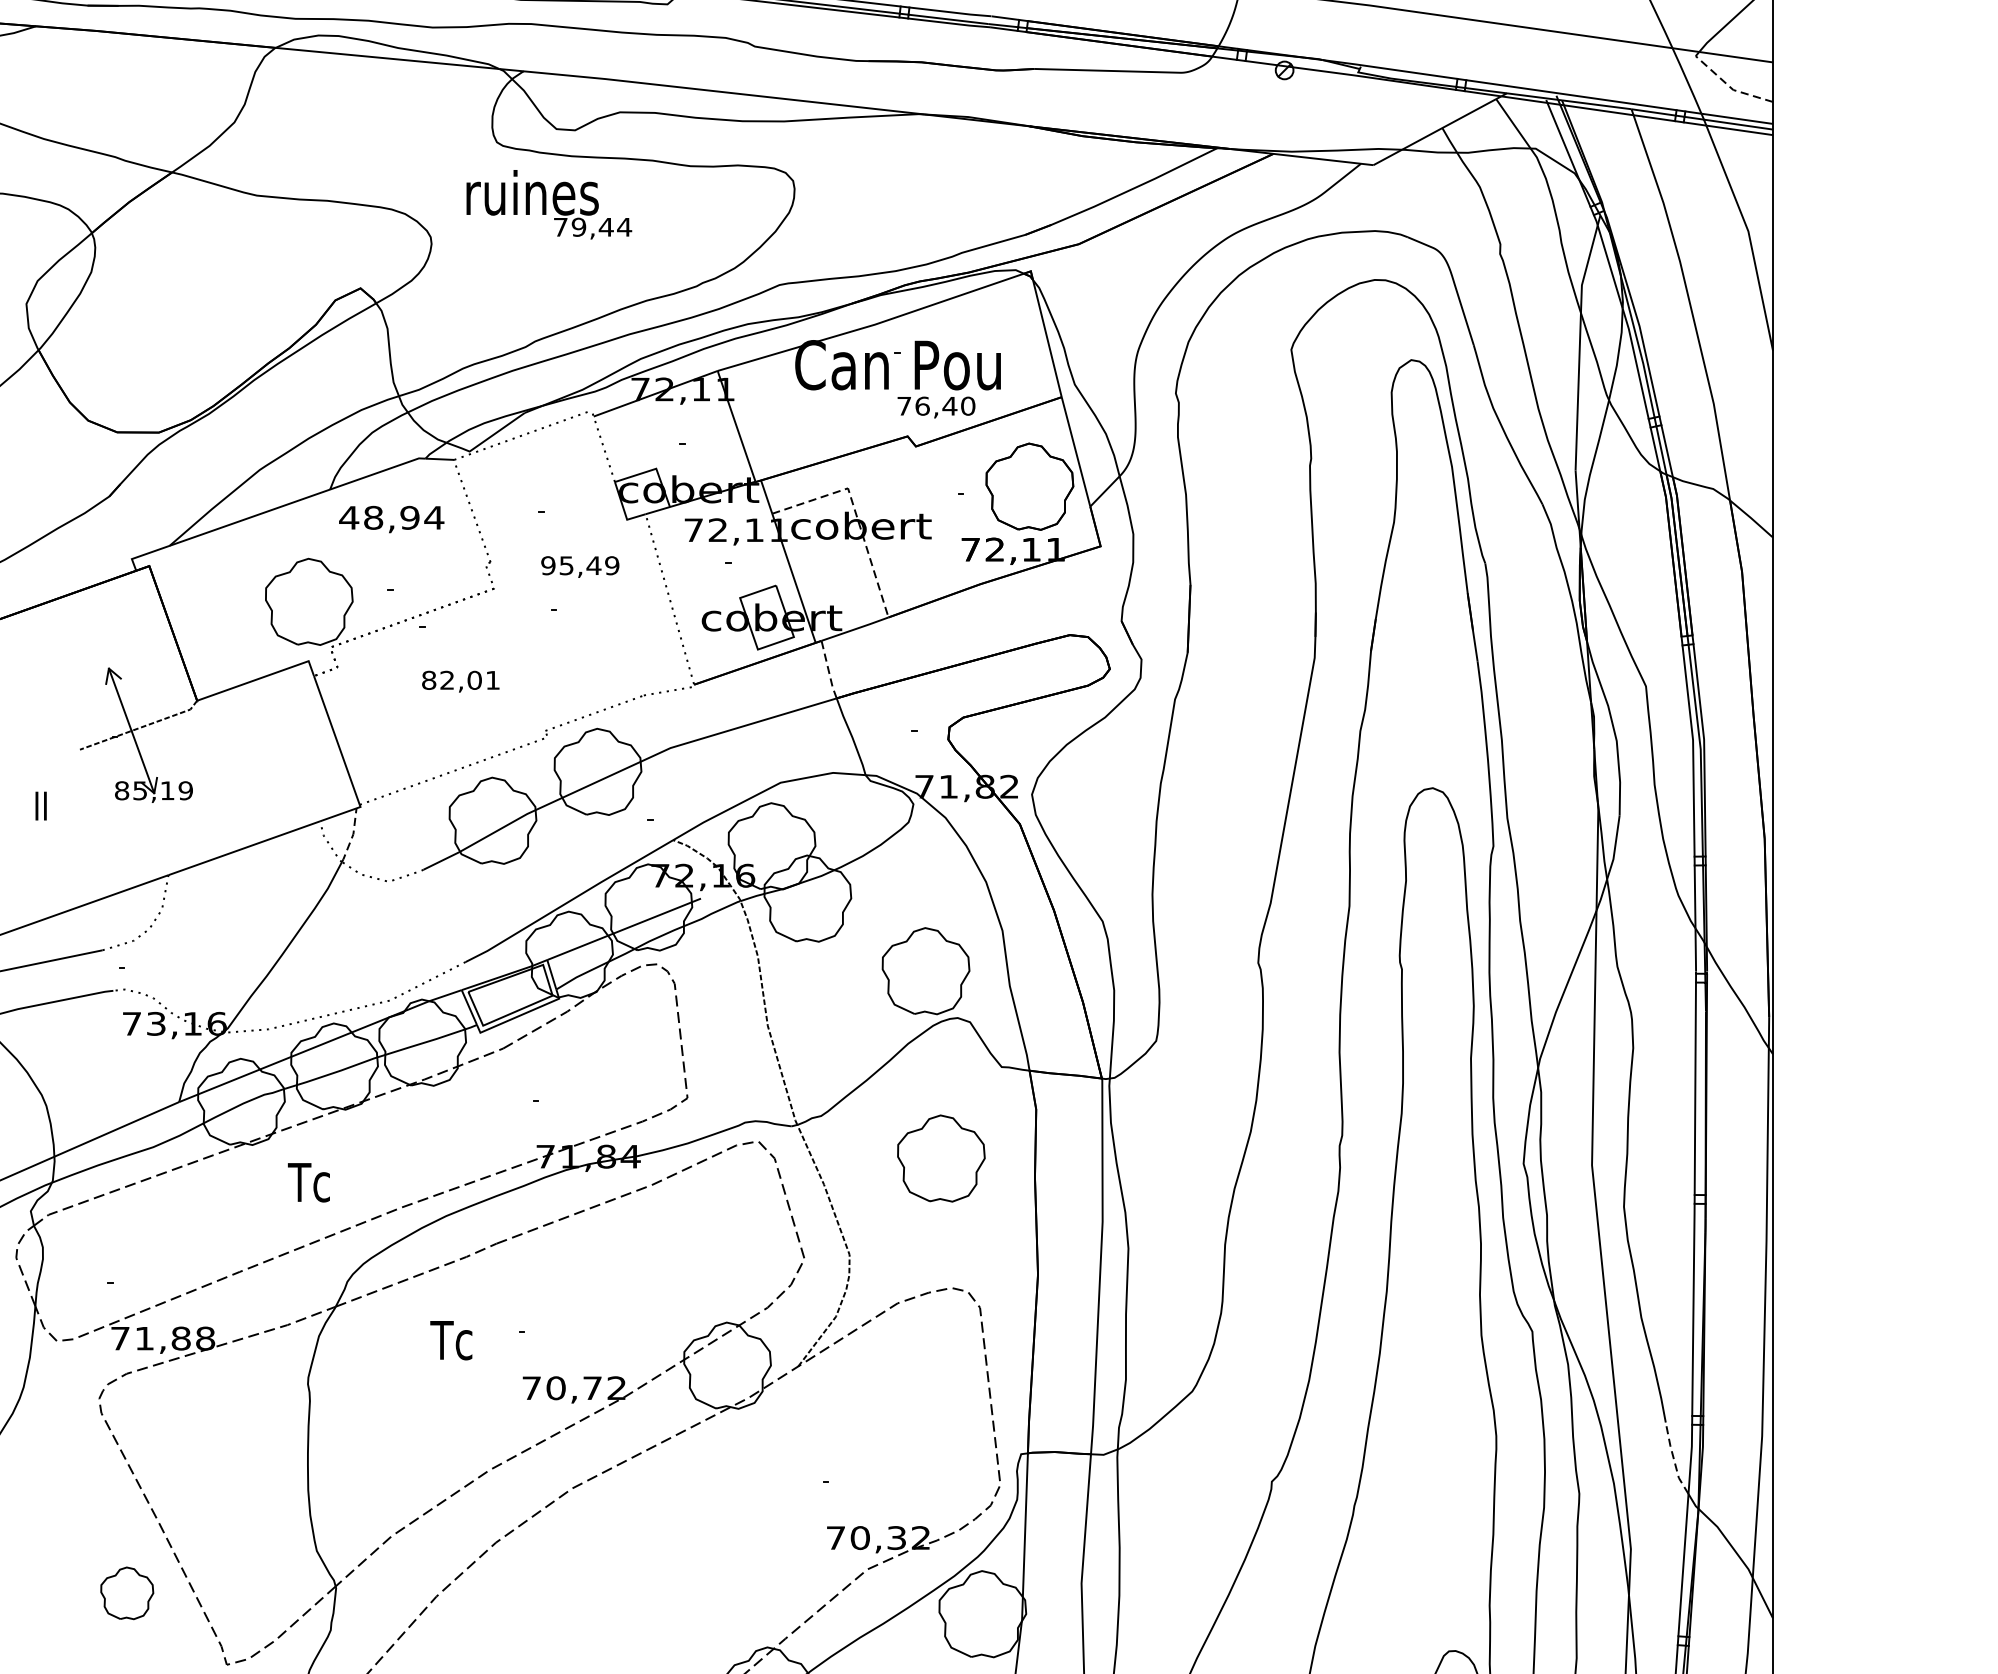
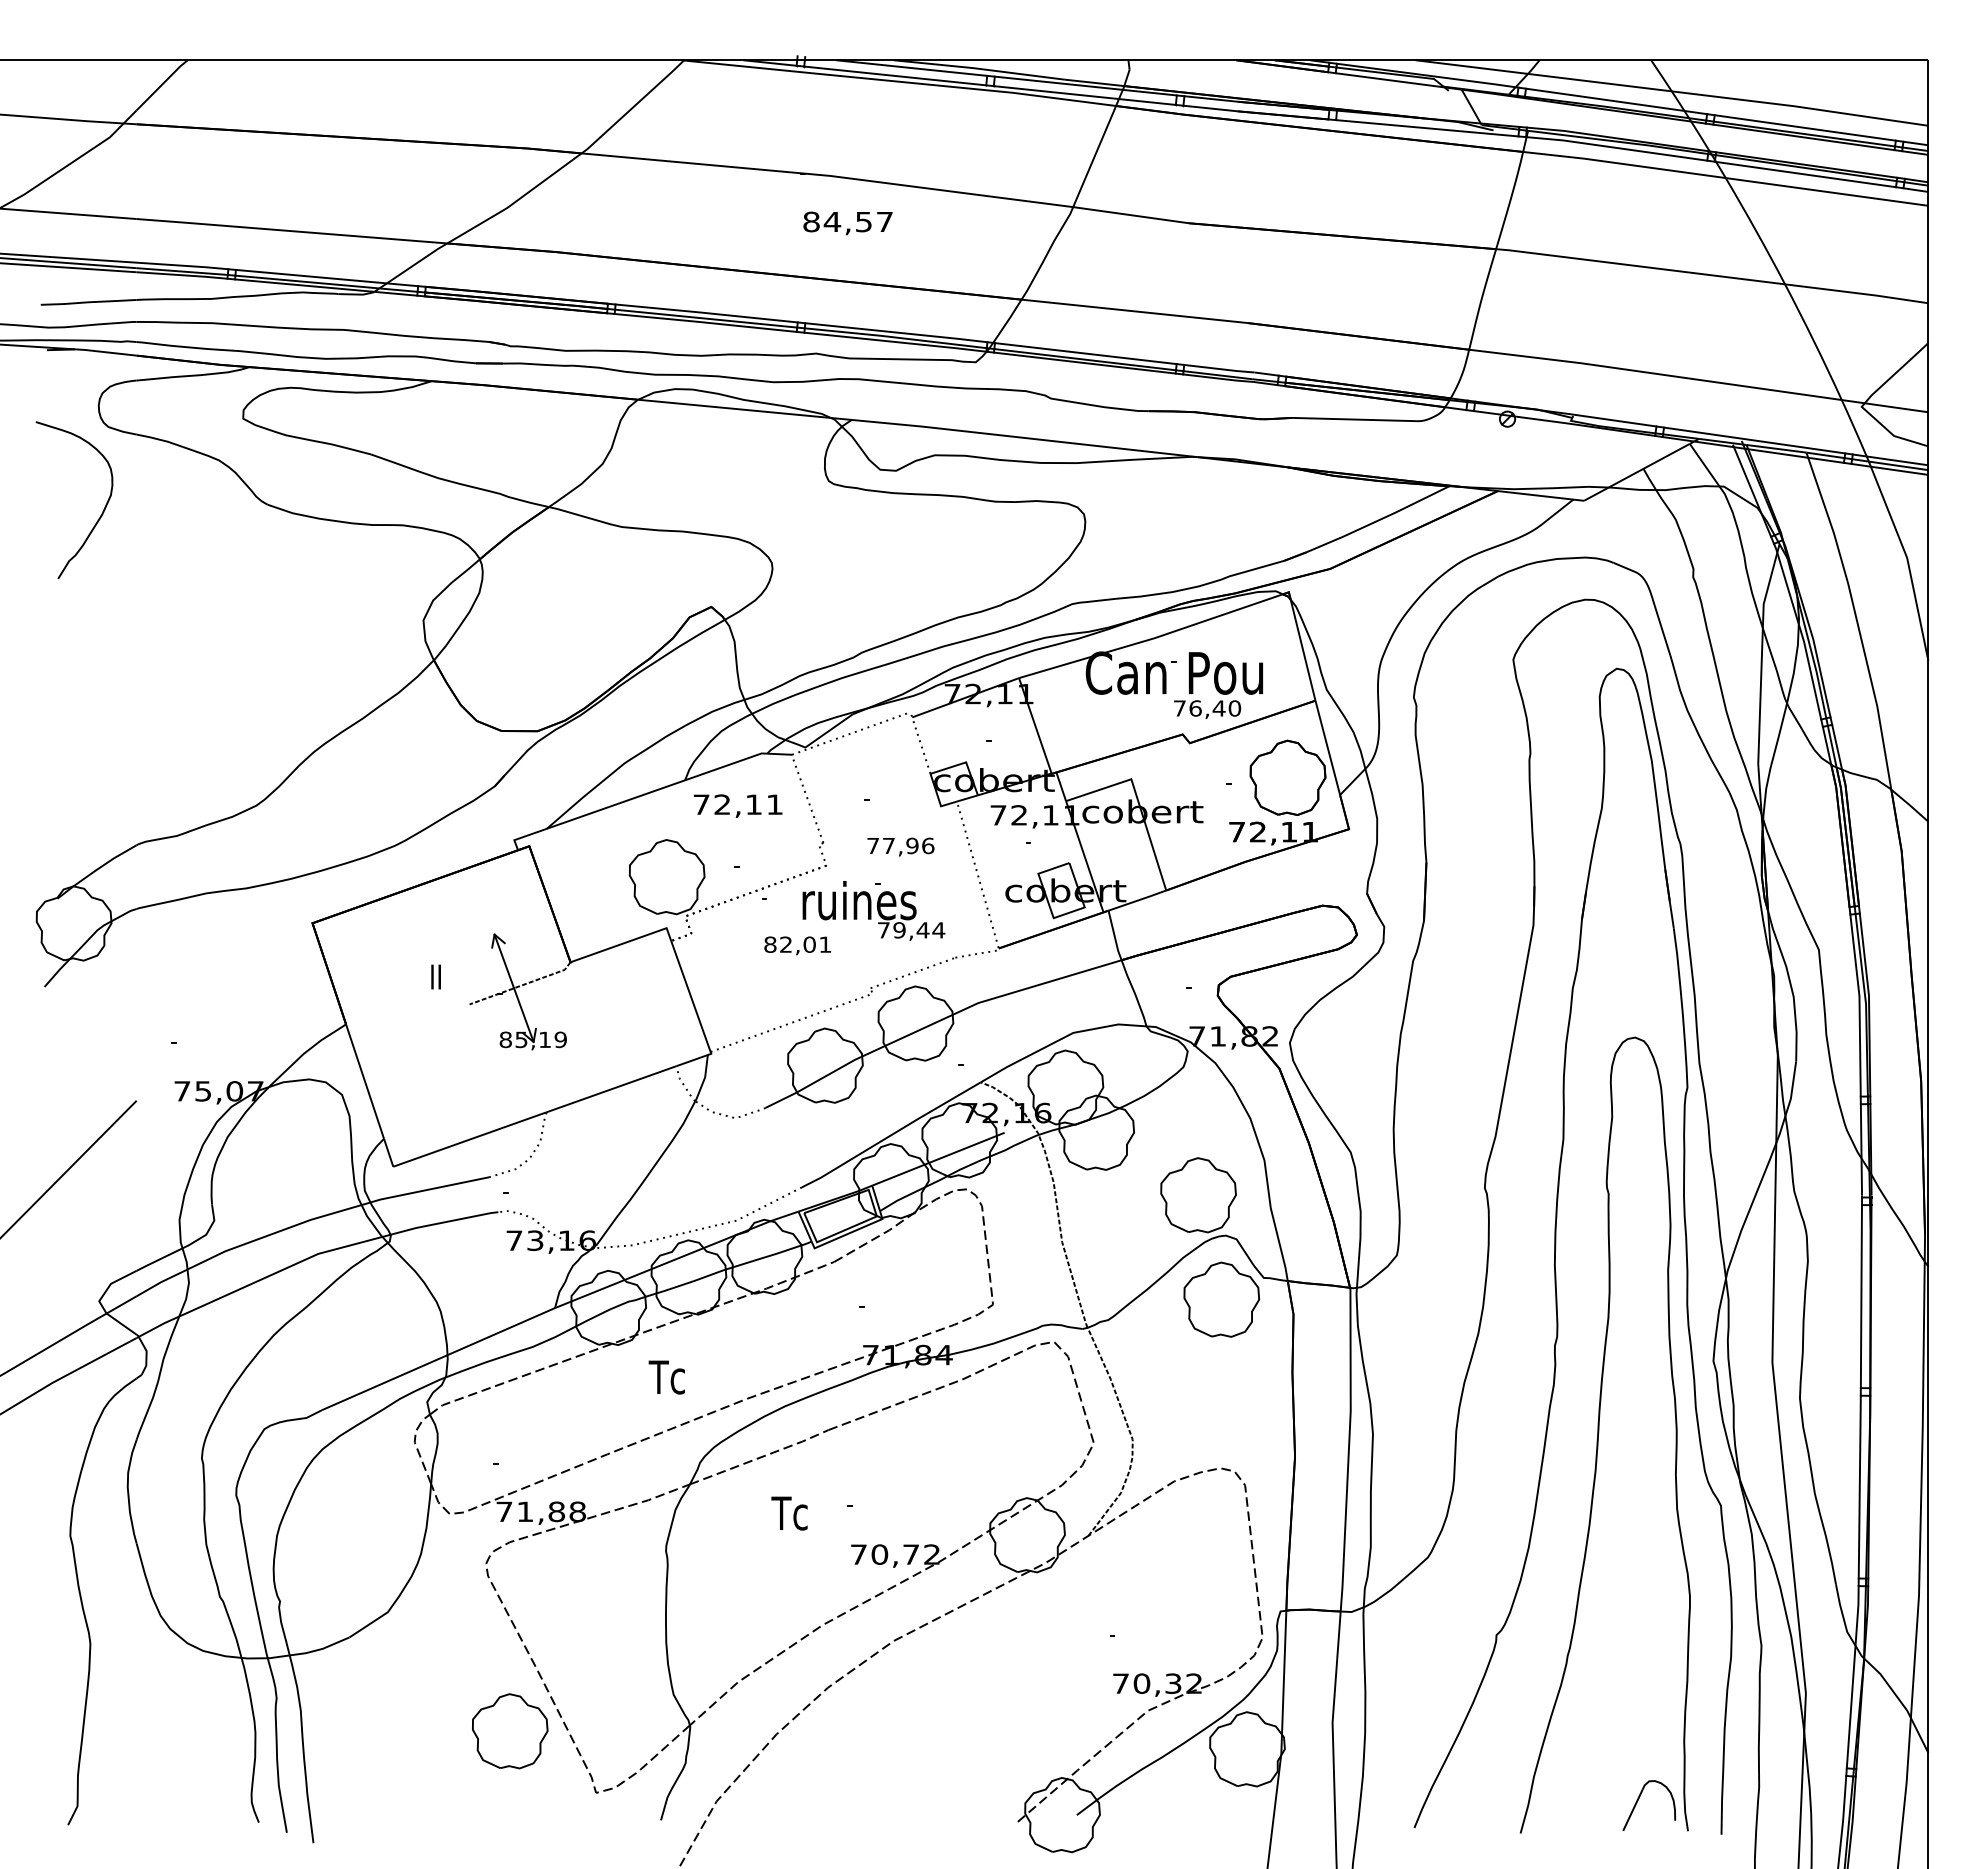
line: (1727, 85) -> (1889, 432), dashed -> solid
text: (548, 204) -> (873, 910), moved
line: (856, 515) -> (1138, 802), dashed -> solid
text: (390, 517) -> (737, 804), 48,94 -> 72,11
text: (580, 565) -> (900, 845), 95,49 -> 77,96
line: (828, 670) -> (1114, 936), dashed -> solid
text: (40, 805) -> (435, 976), moved
line: (352, 836) -> (704, 1079), dashed -> solid
part: (941, 1158) -> (1221, 1299), moved
line: (1673, 1458) -> (1842, 1615), dashed -> solid
part: (127, 1593) -> (510, 1731), size x1.67

